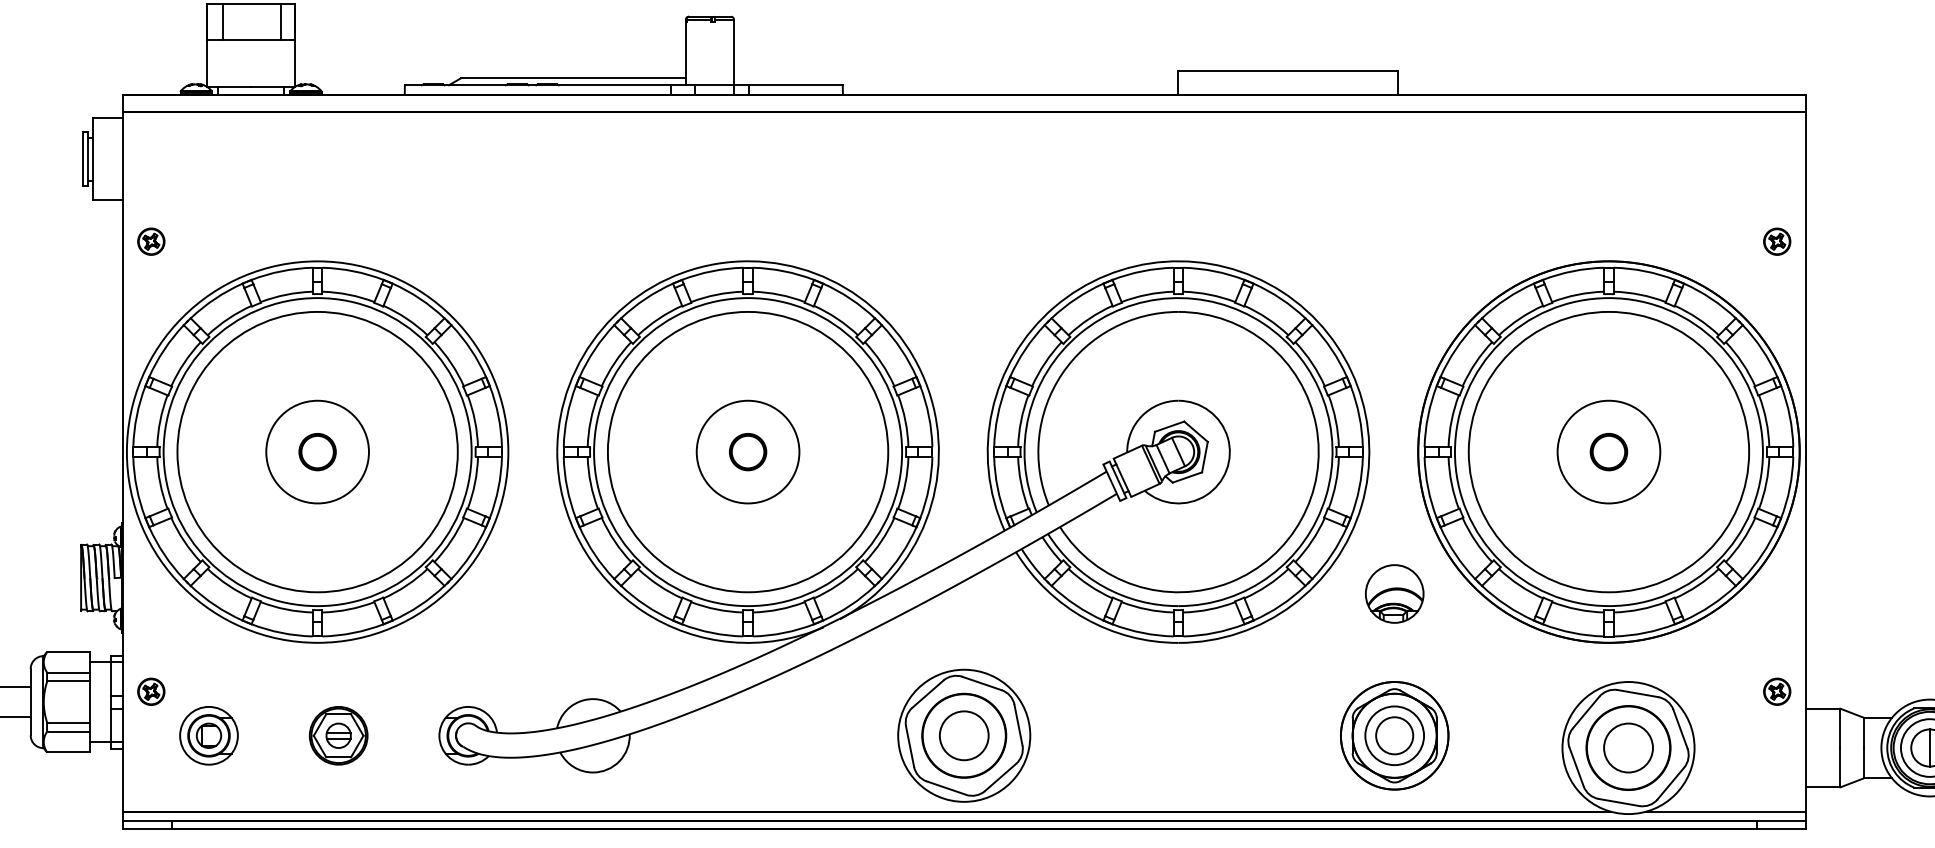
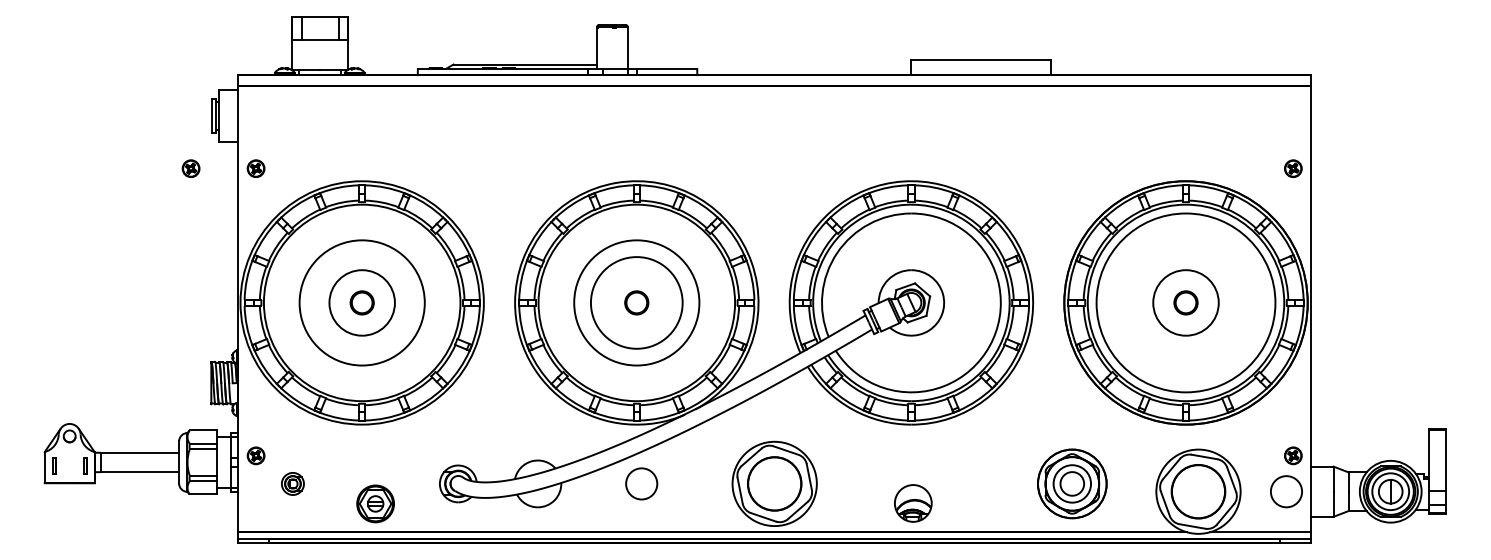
part: (48, 241) -> (190, 168), added
circle: (316, 451) -> (361, 302), size x0.7
circle: (747, 451) -> (636, 302), size x0.7
circle: (747, 451) -> (636, 302), size x1.4
part: (1394, 594) -> (913, 503), moved
part: (208, 735) -> (292, 483), size x0.6
part: (338, 735) -> (375, 503), moved
circle: (963, 735) -> (641, 483), moved
part: (1394, 735) -> (1072, 483), moved
circle: (1628, 747) -> (1286, 491), moved

